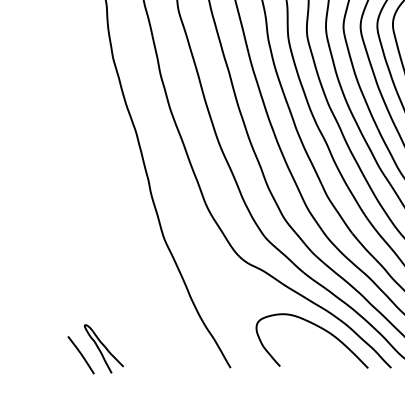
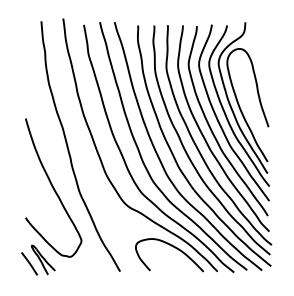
curve: (120, 229) -> (53, 187), added

